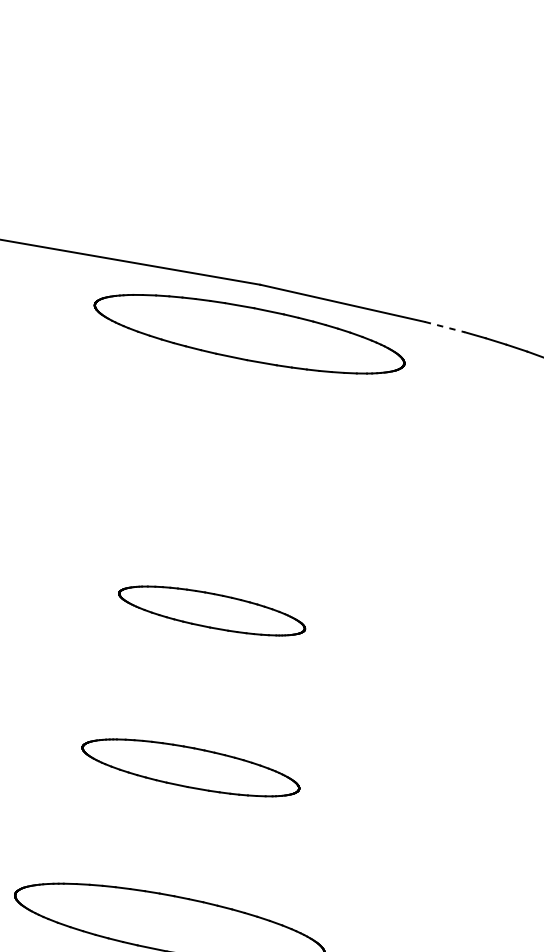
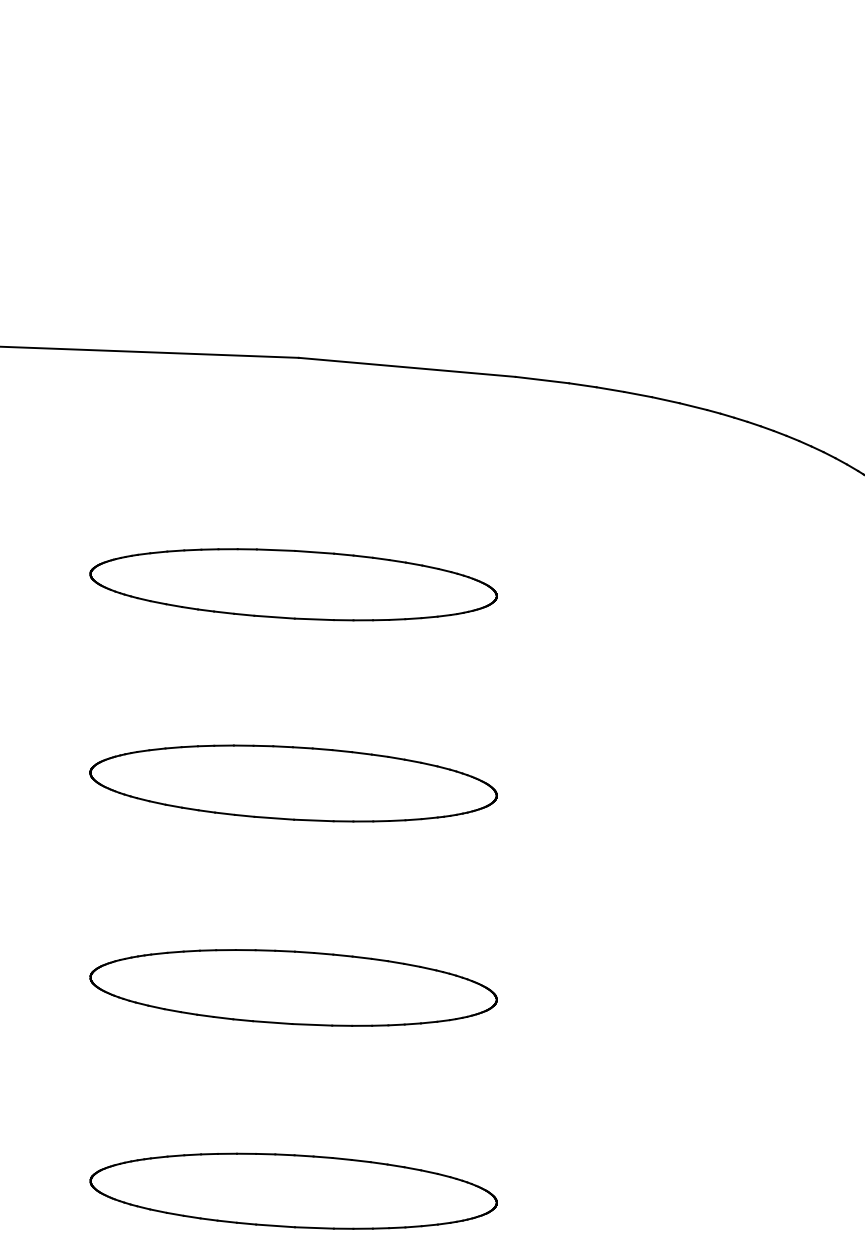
line: (444, 327) -> (542, 380), dashed -> solid
part: (249, 333) -> (293, 584), moved
part: (212, 610) -> (293, 783), size x1.67
part: (190, 767) -> (293, 987), size x1.43

